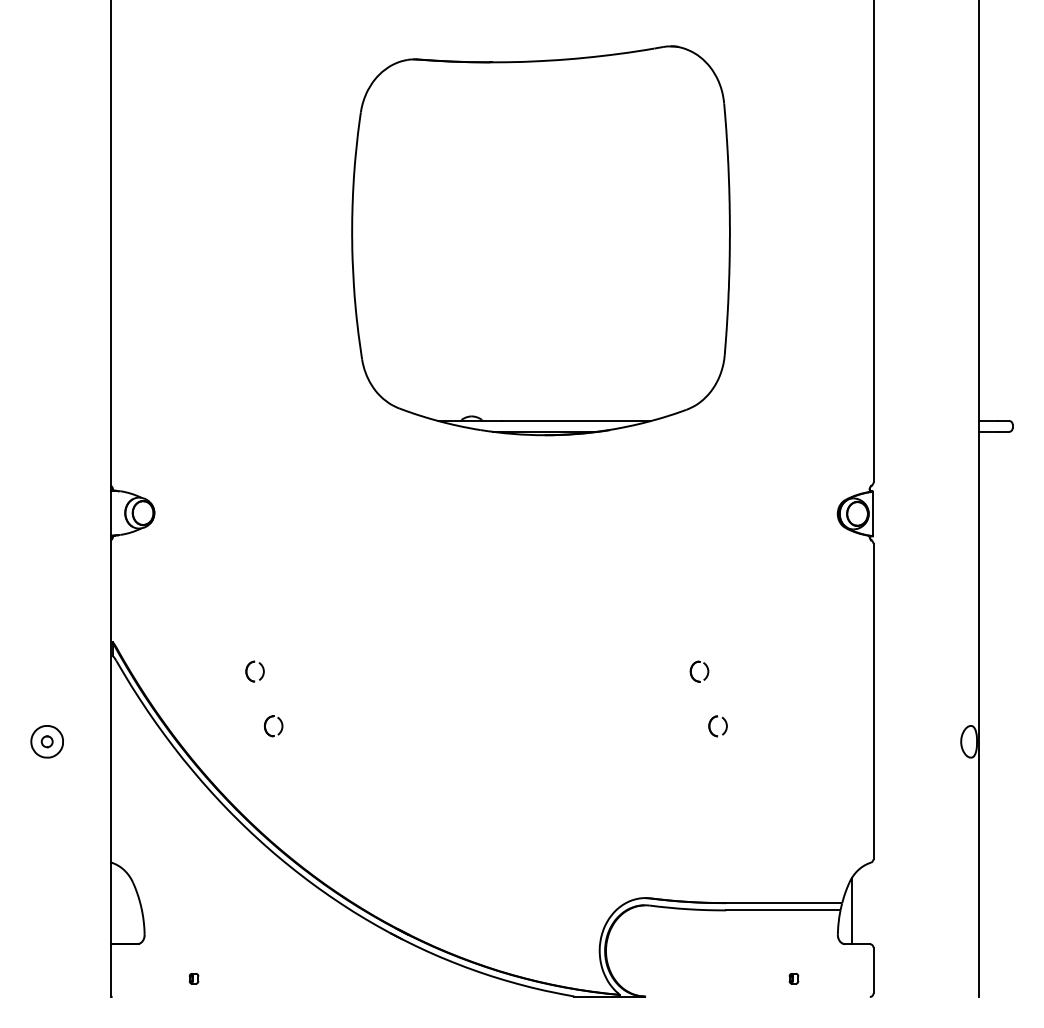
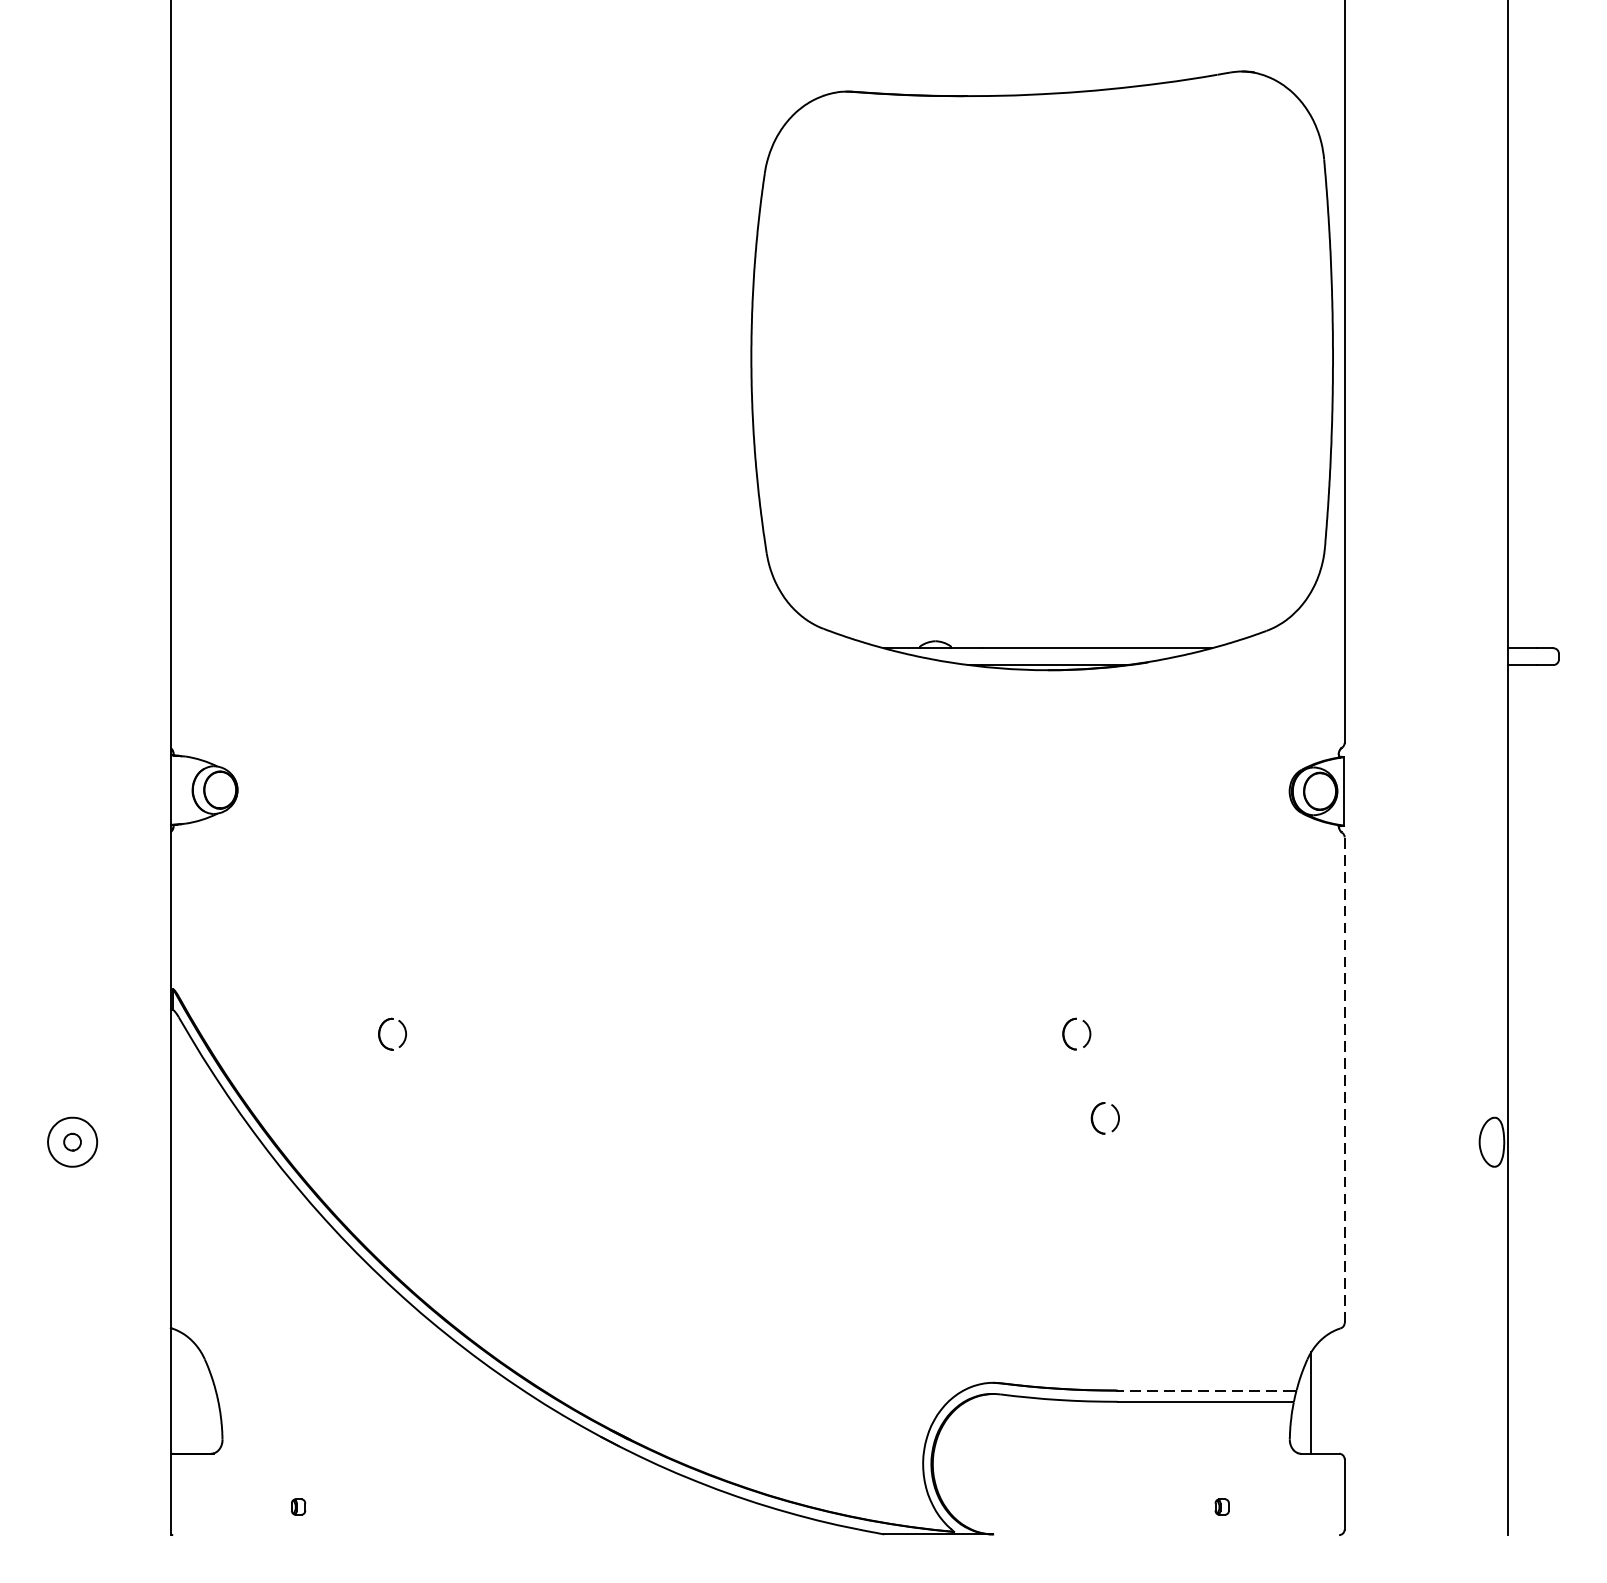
part: (540, 240) -> (1041, 370), moved
line: (873, 701) -> (1344, 1080), solid -> dashed
part: (266, 724) -> (410, 1115), removed
line: (782, 903) -> (1204, 1391), solid -> dashed

